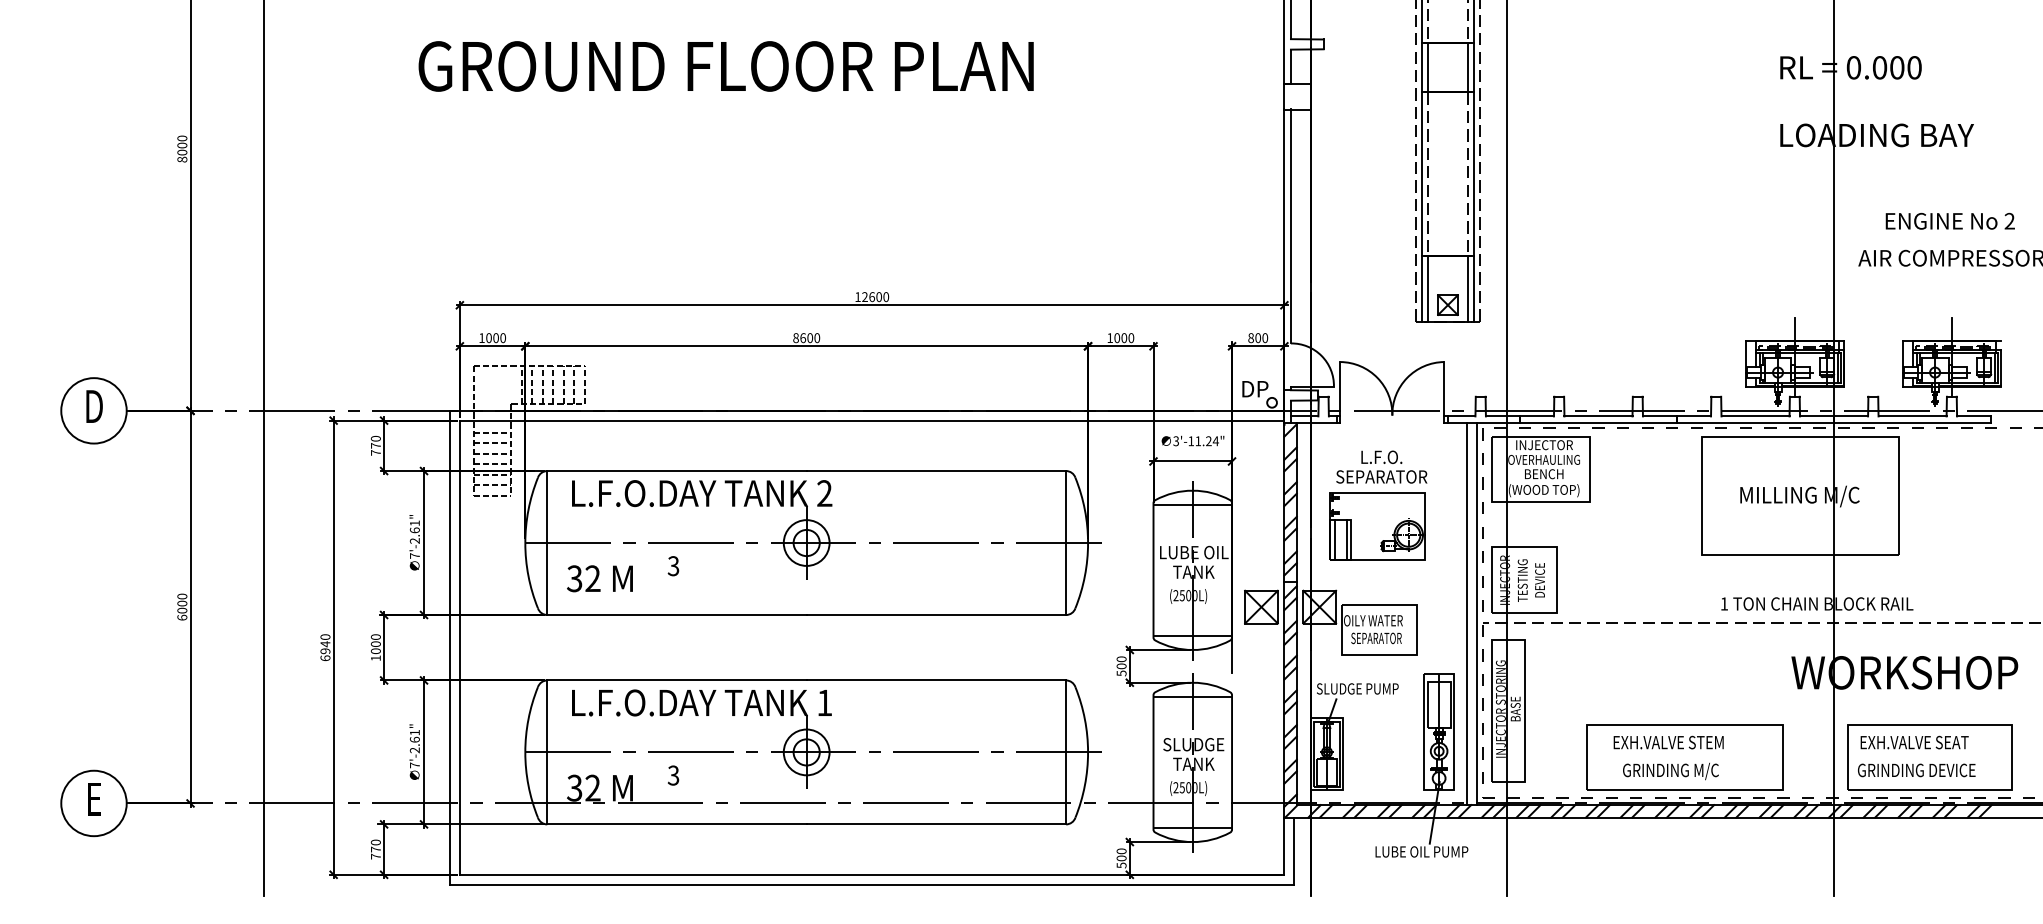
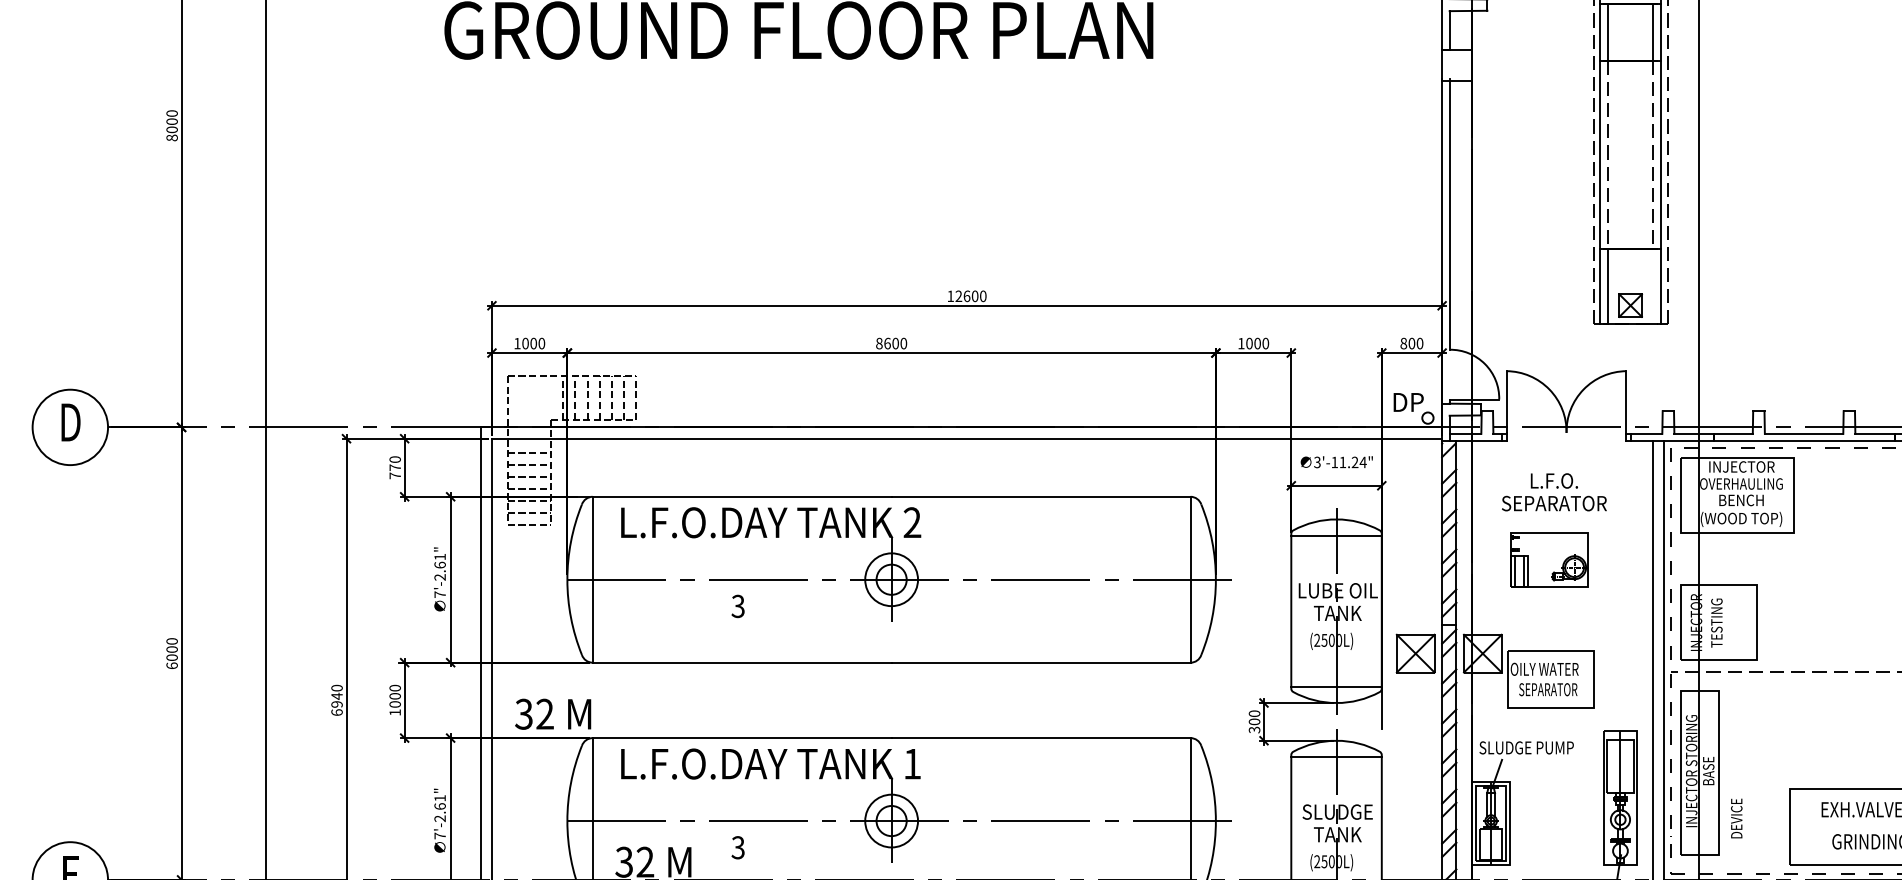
line: (1467, 288) -> (1653, 286), removed
part: (1377, 526) -> (1549, 560), size x0.7
text: (599, 578) -> (552, 713), moved
text: (1539, 580) -> (1736, 818), moved
text: (1120, 672) -> (1253, 728), 500 -> 300

